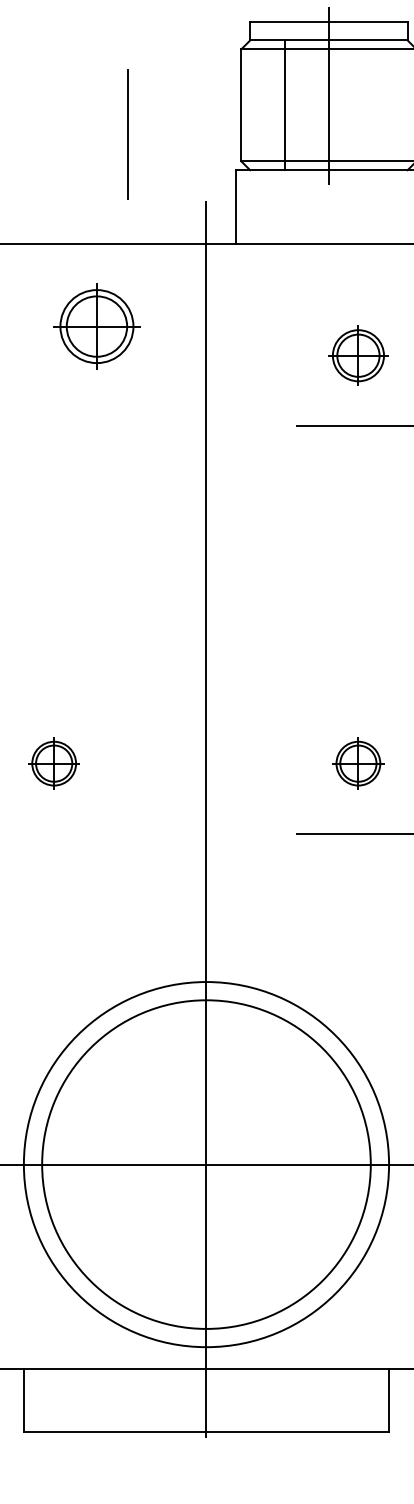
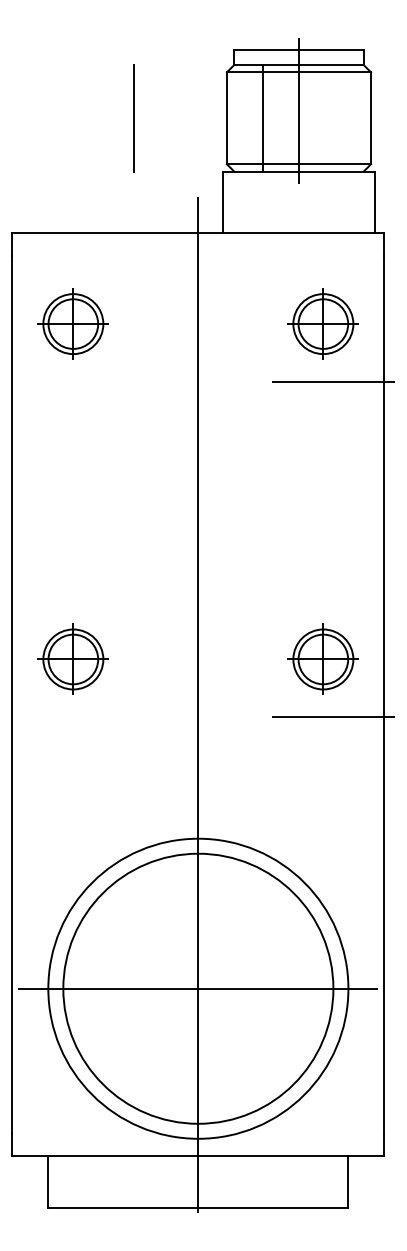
line: (127, 134) -> (133, 118), moved
part: (95, 325) -> (72, 323), moved
part: (357, 355) -> (322, 323), size x1.43
part: (53, 762) -> (72, 658), size x1.67
part: (357, 762) -> (322, 658), size x1.67

